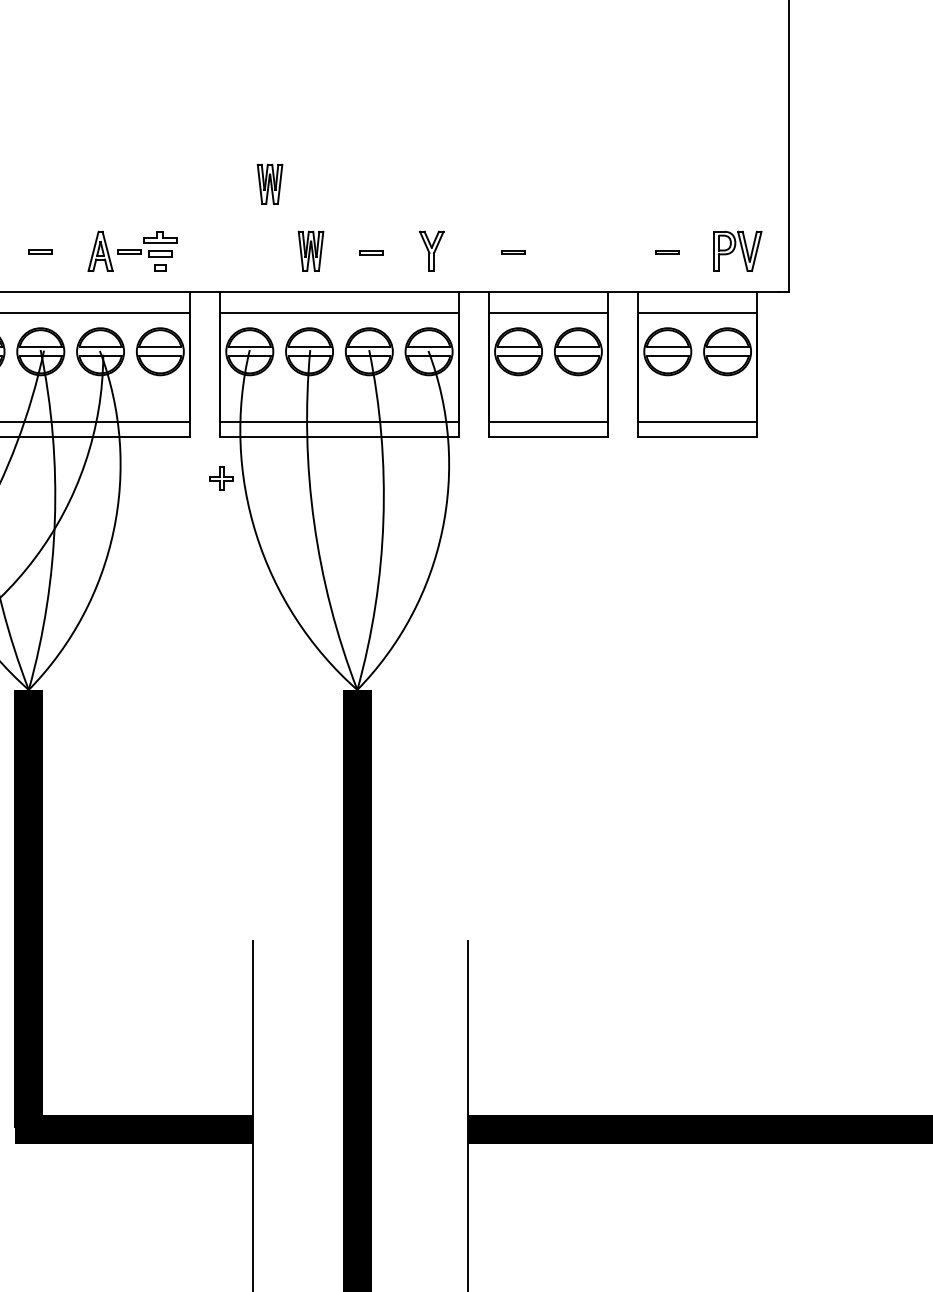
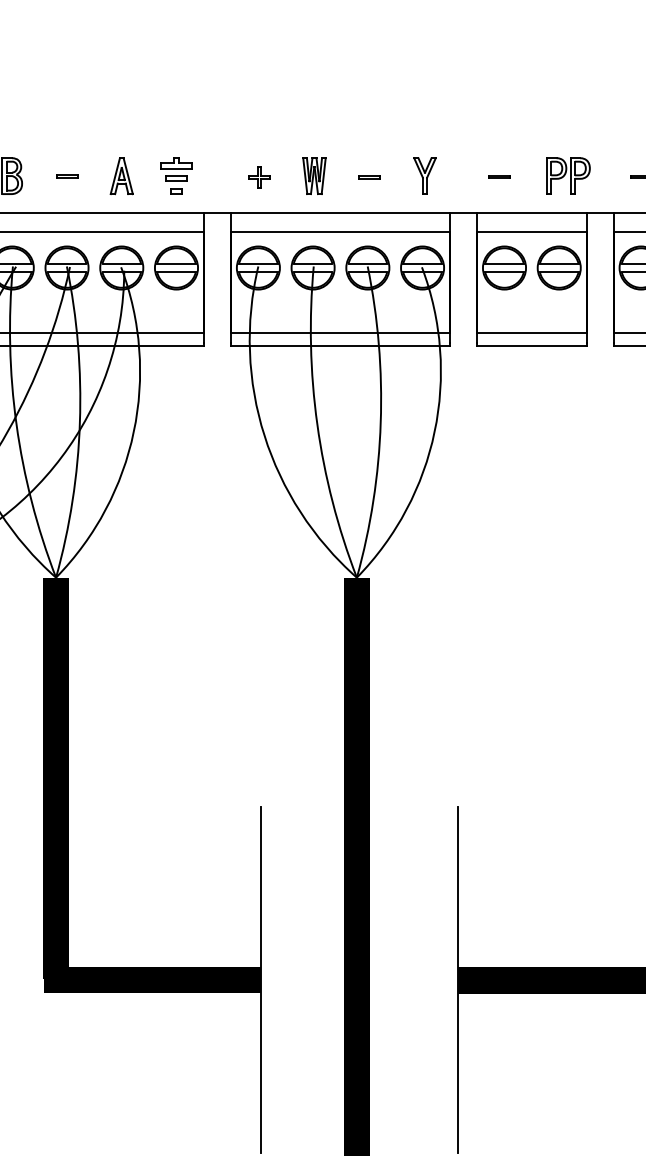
part: (269, 183) -> (276, 113), removed
part: (129, 251) -> (148, 176), removed
part: (588, 251) -> (568, 176), added
part: (221, 478) -> (259, 177), moved

